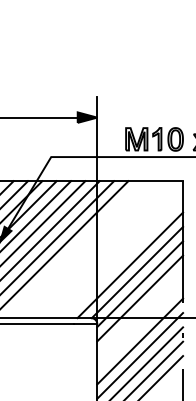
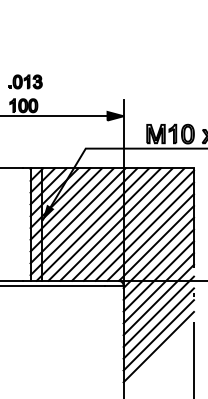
line: (74, 249) -> (104, 224), added
line: (88, 249) -> (116, 224), added
line: (103, 249) -> (128, 224), added
line: (115, 250) -> (138, 225), added
line: (122, 258) -> (144, 231), added
line: (139, 312) -> (158, 276), added
line: (139, 327) -> (158, 288), added

